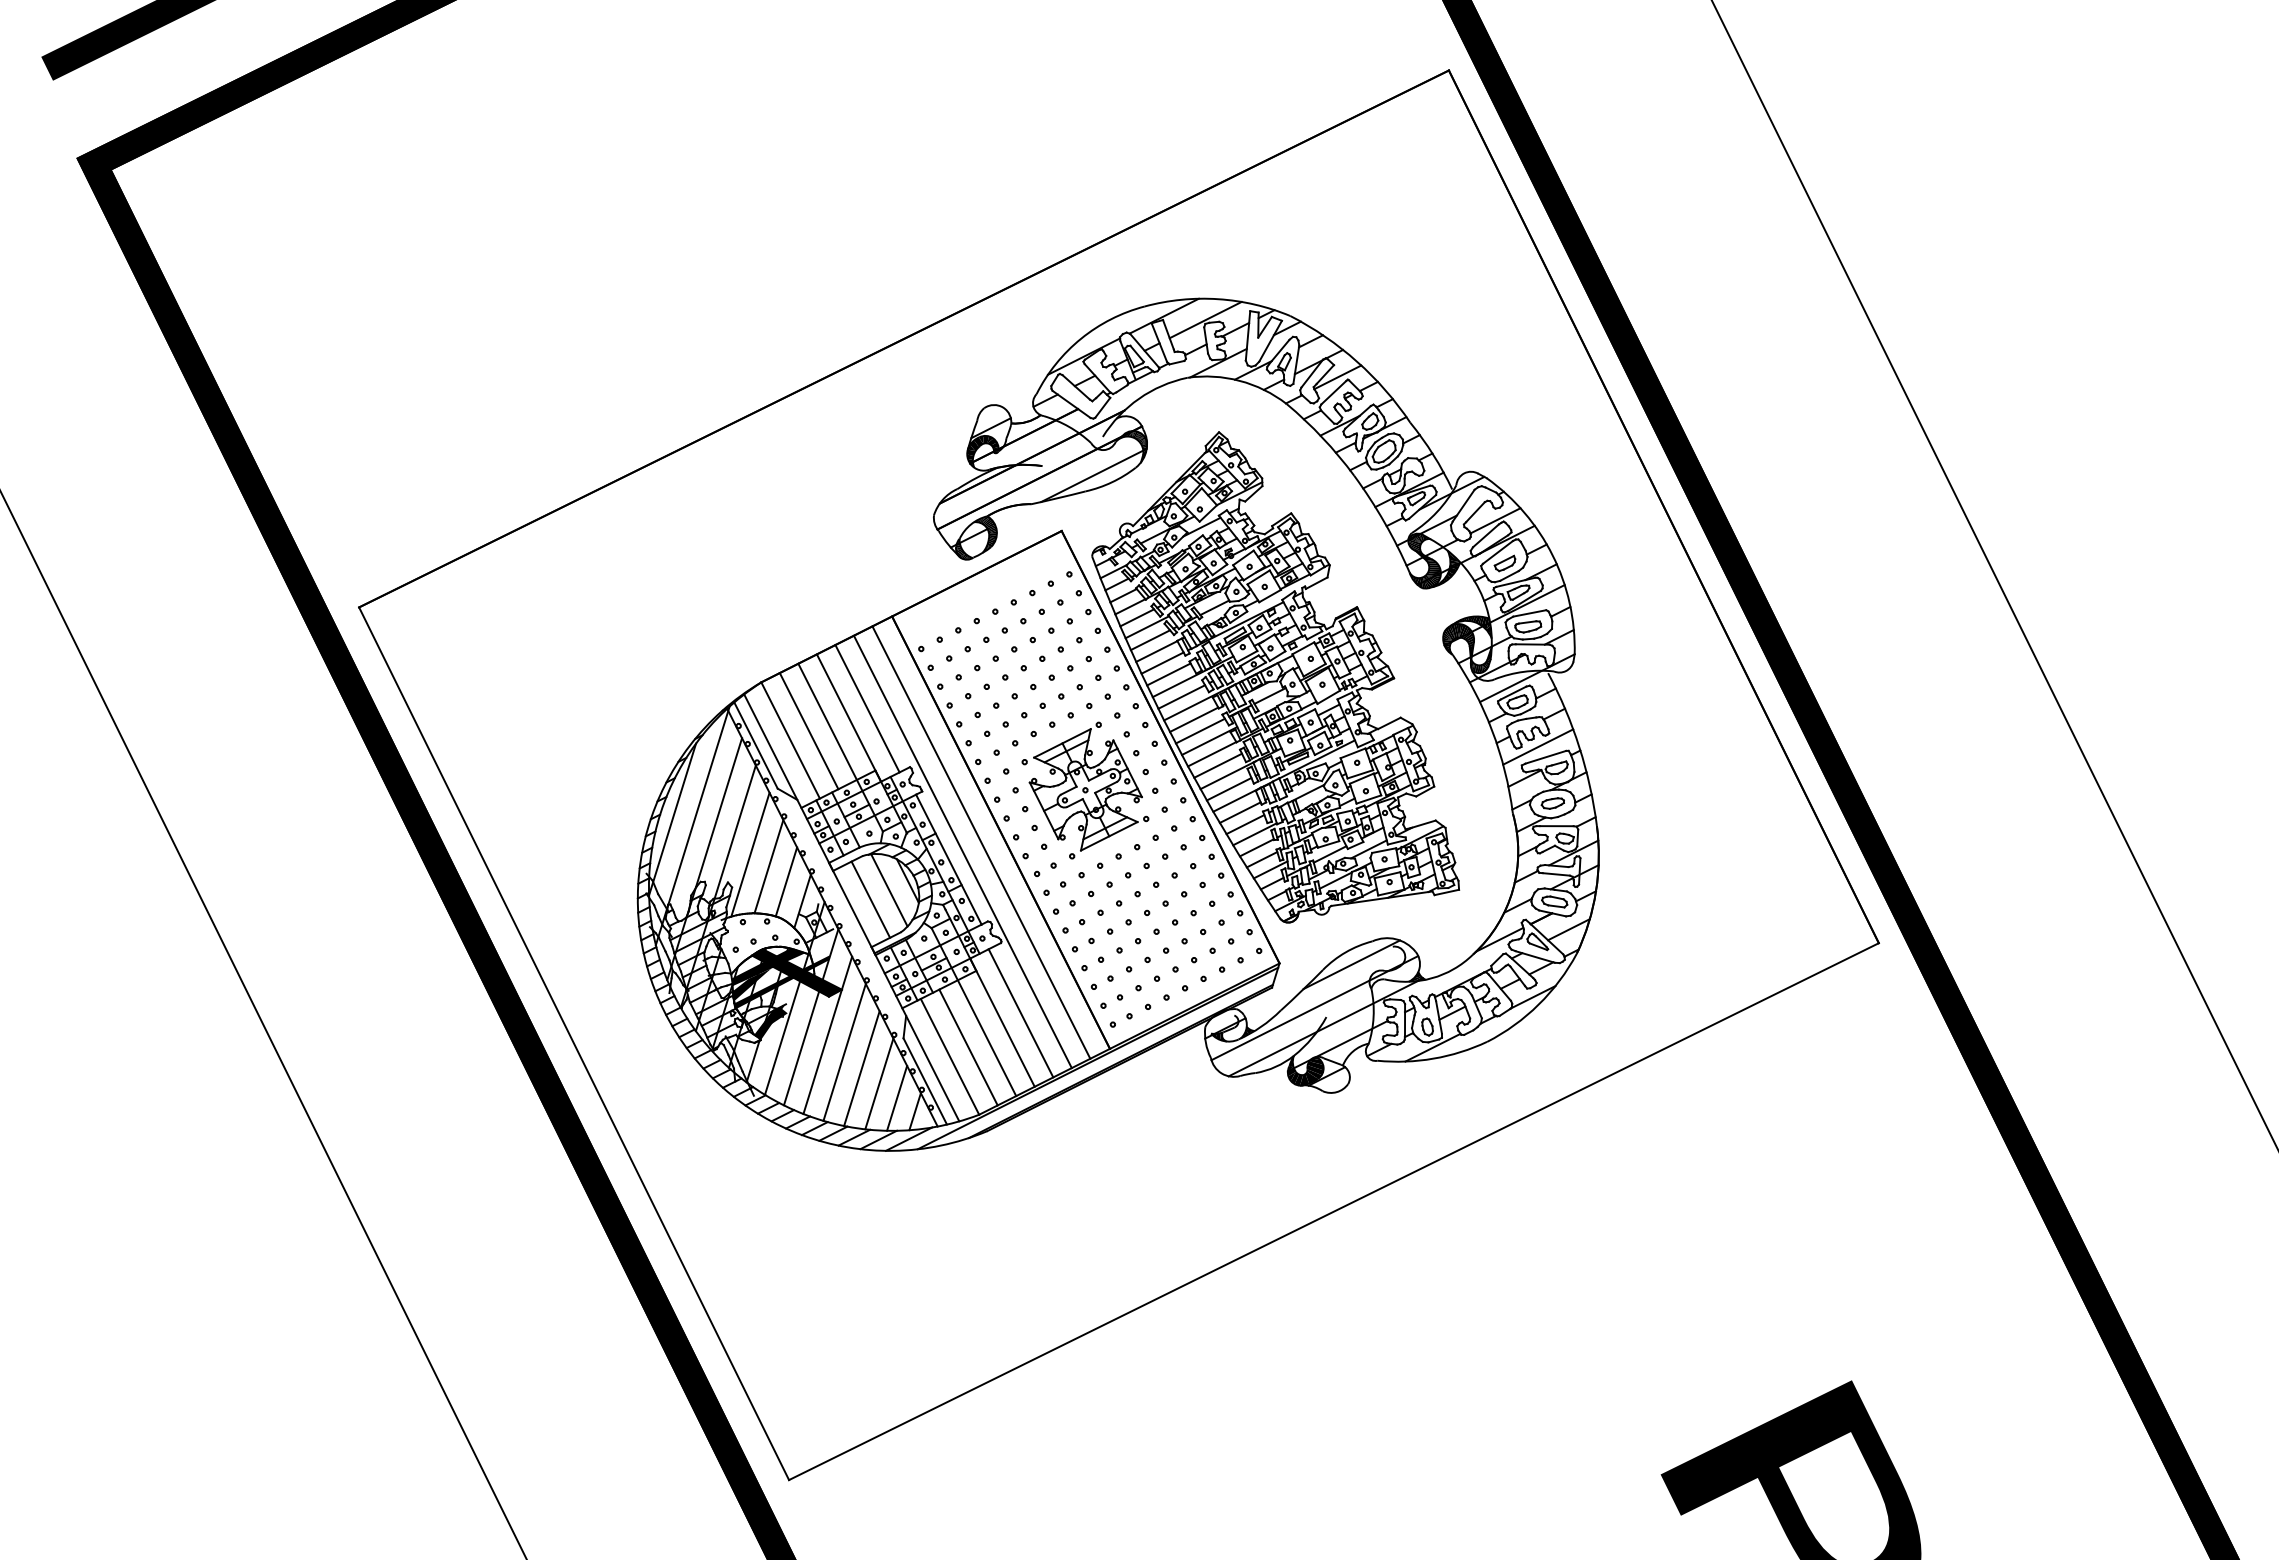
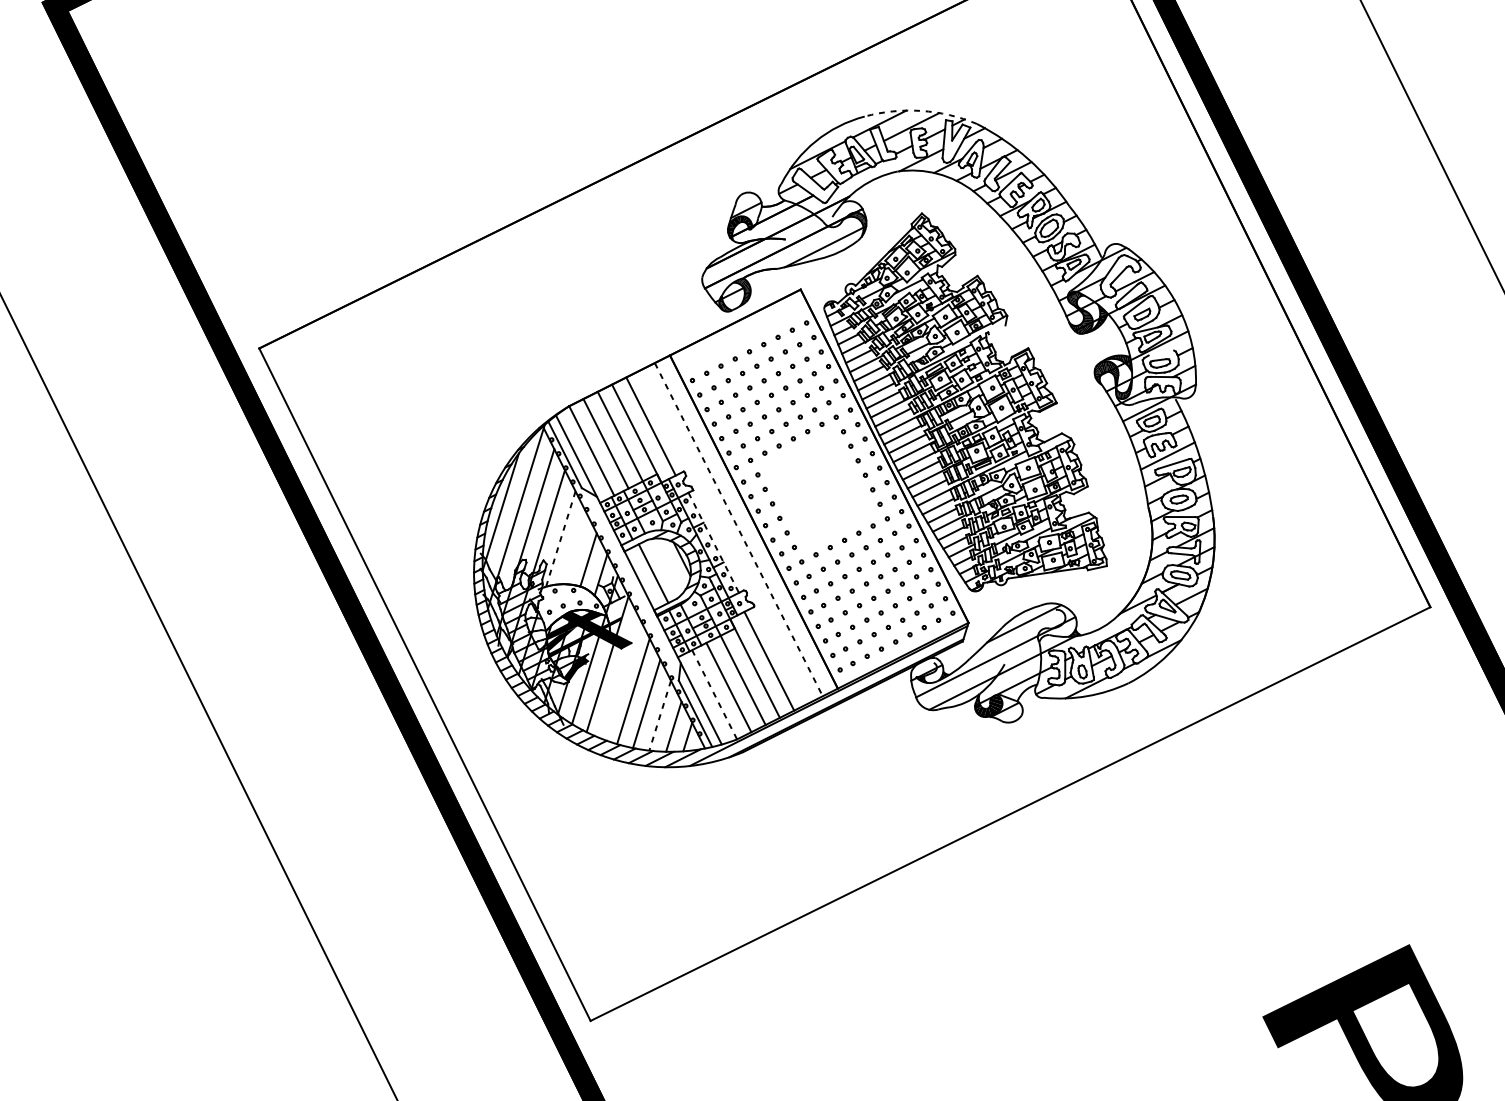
arc: (1218, 299) -> (921, 111), solid -> dashed
line: (1316, 582) -> (997, 329), removed
line: (1529, 613) -> (1161, 353), removed
part: (1085, 790) -> (819, 489), removed
line: (981, 843) -> (738, 530), solid -> dashed
line: (962, 851) -> (724, 536), removed
line: (750, 854) -> (560, 538), solid -> dashed
line: (948, 859) -> (713, 542), solid -> dashed
line: (768, 866) -> (574, 548), removed
line: (889, 890) -> (667, 566), removed
line: (827, 1035) -> (620, 678), removed
line: (950, 1056) -> (715, 694), solid -> dashed
line: (879, 1083) -> (660, 715), solid -> dashed

